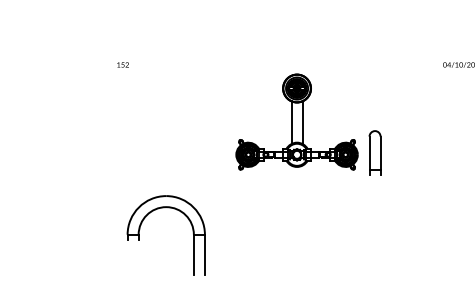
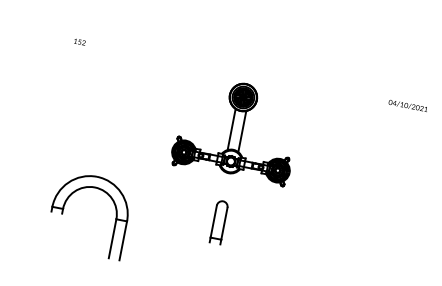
part: (374, 152) -> (218, 221), moved

